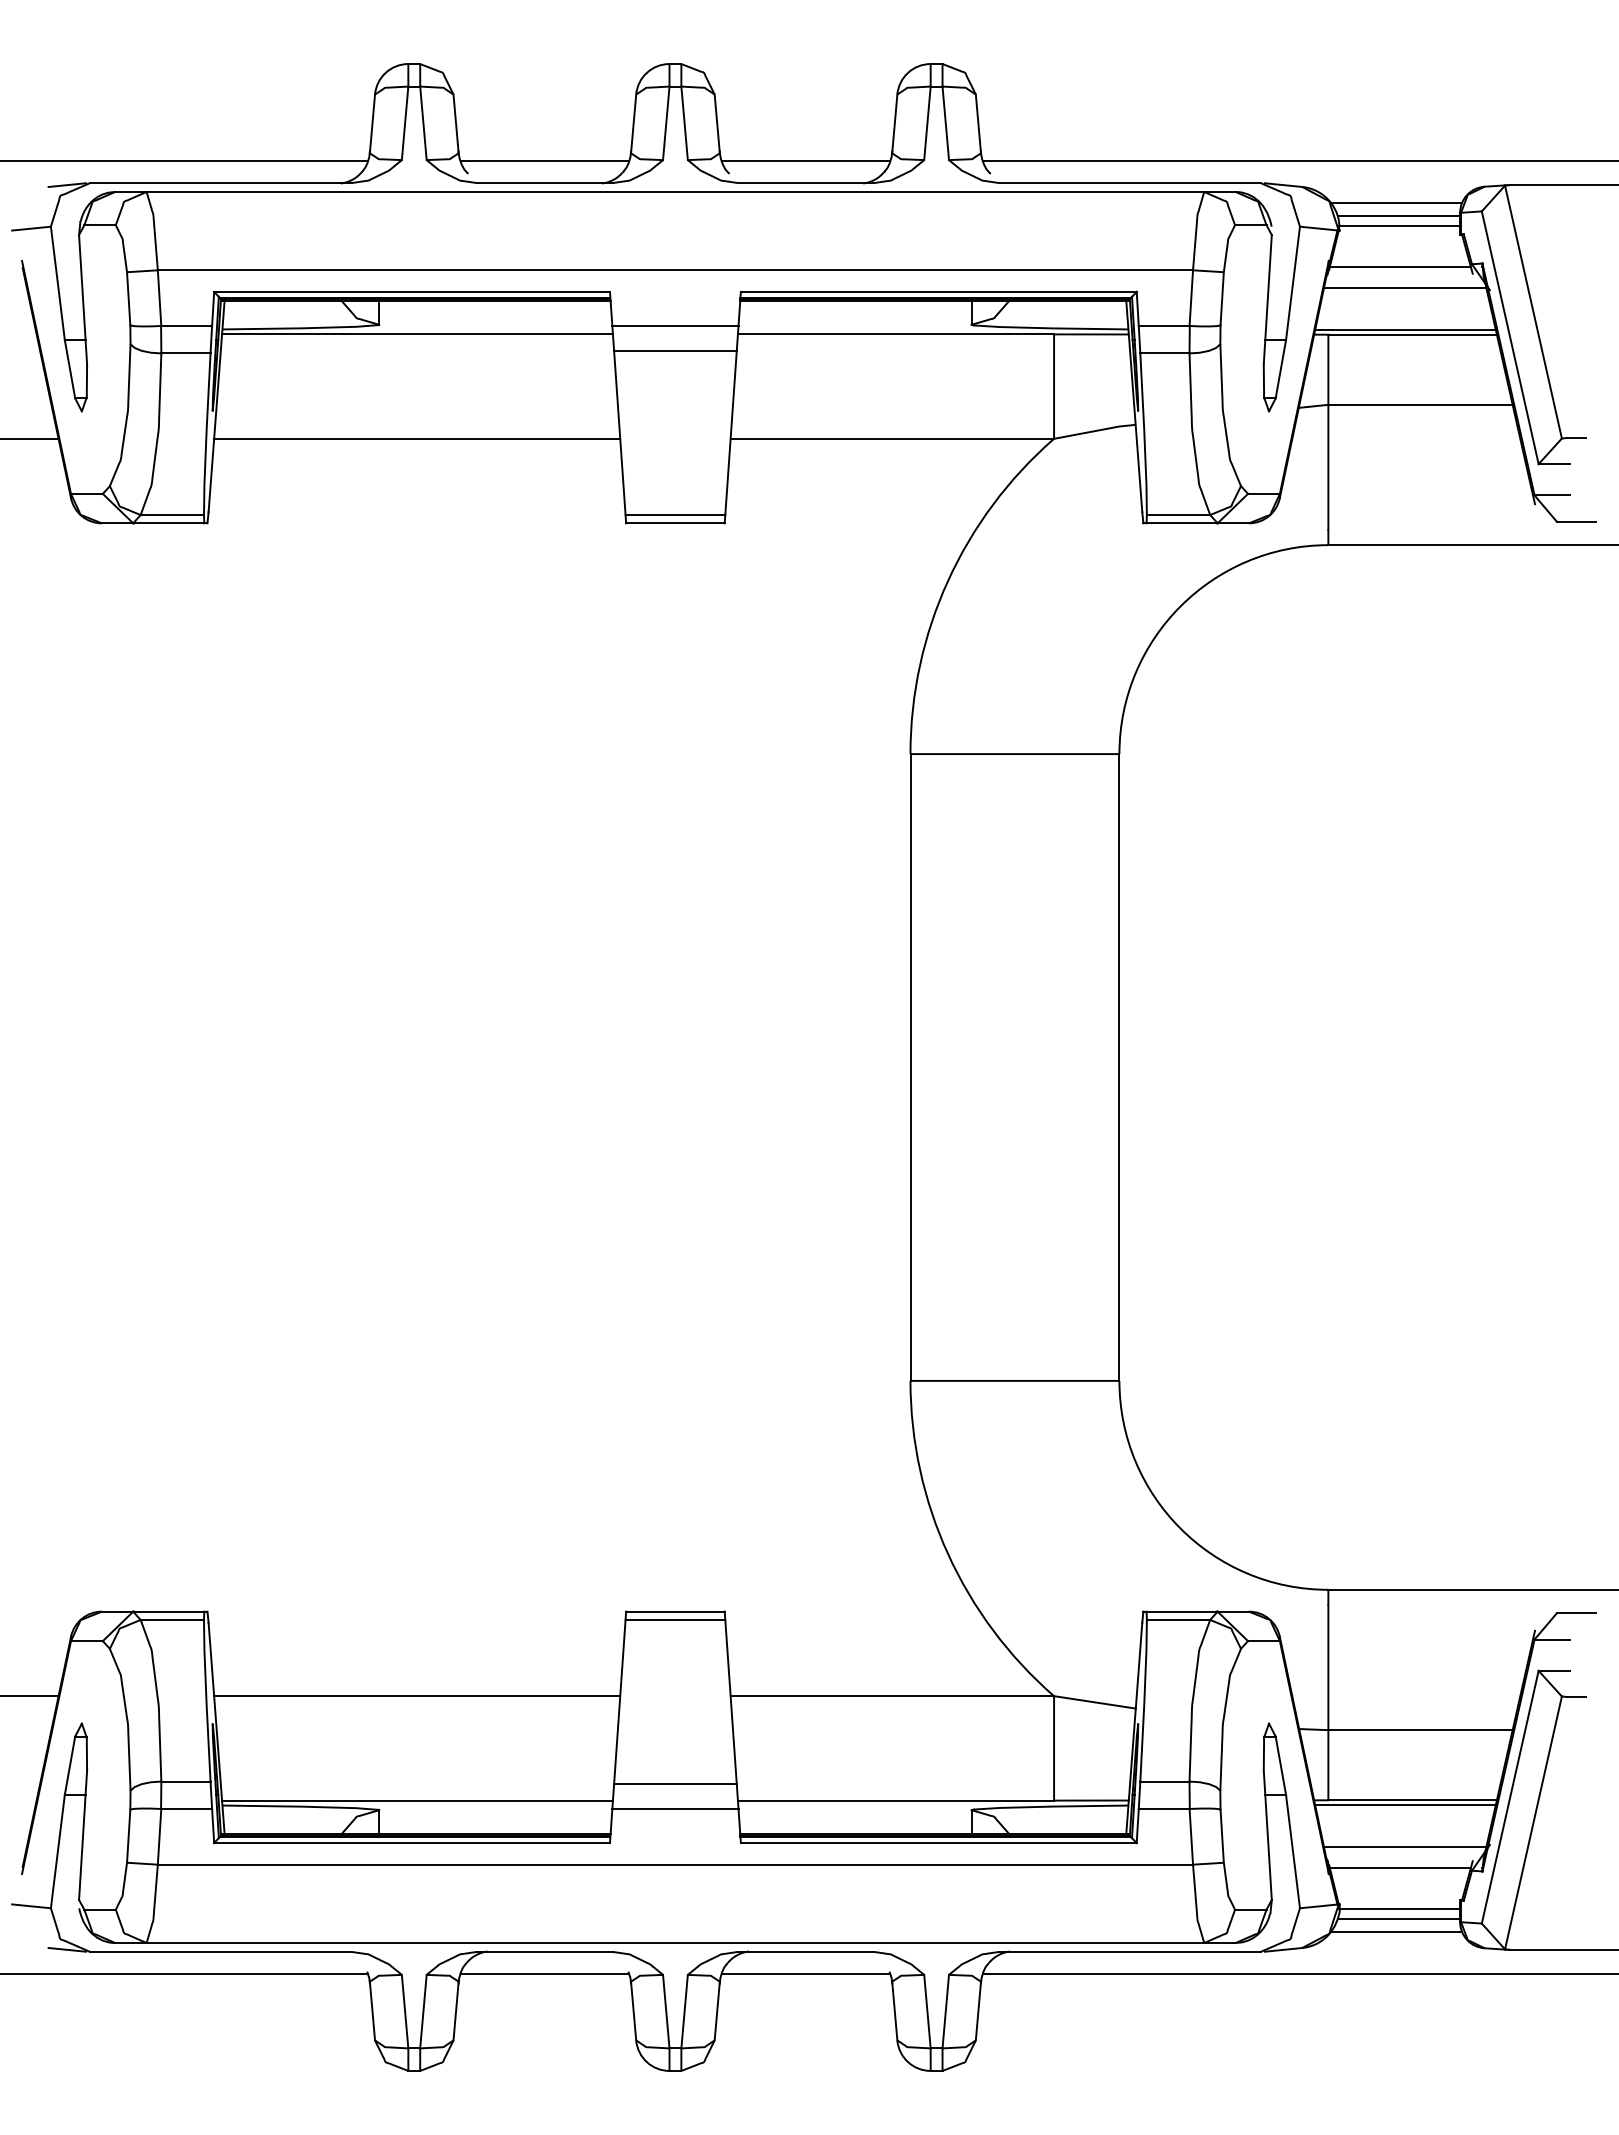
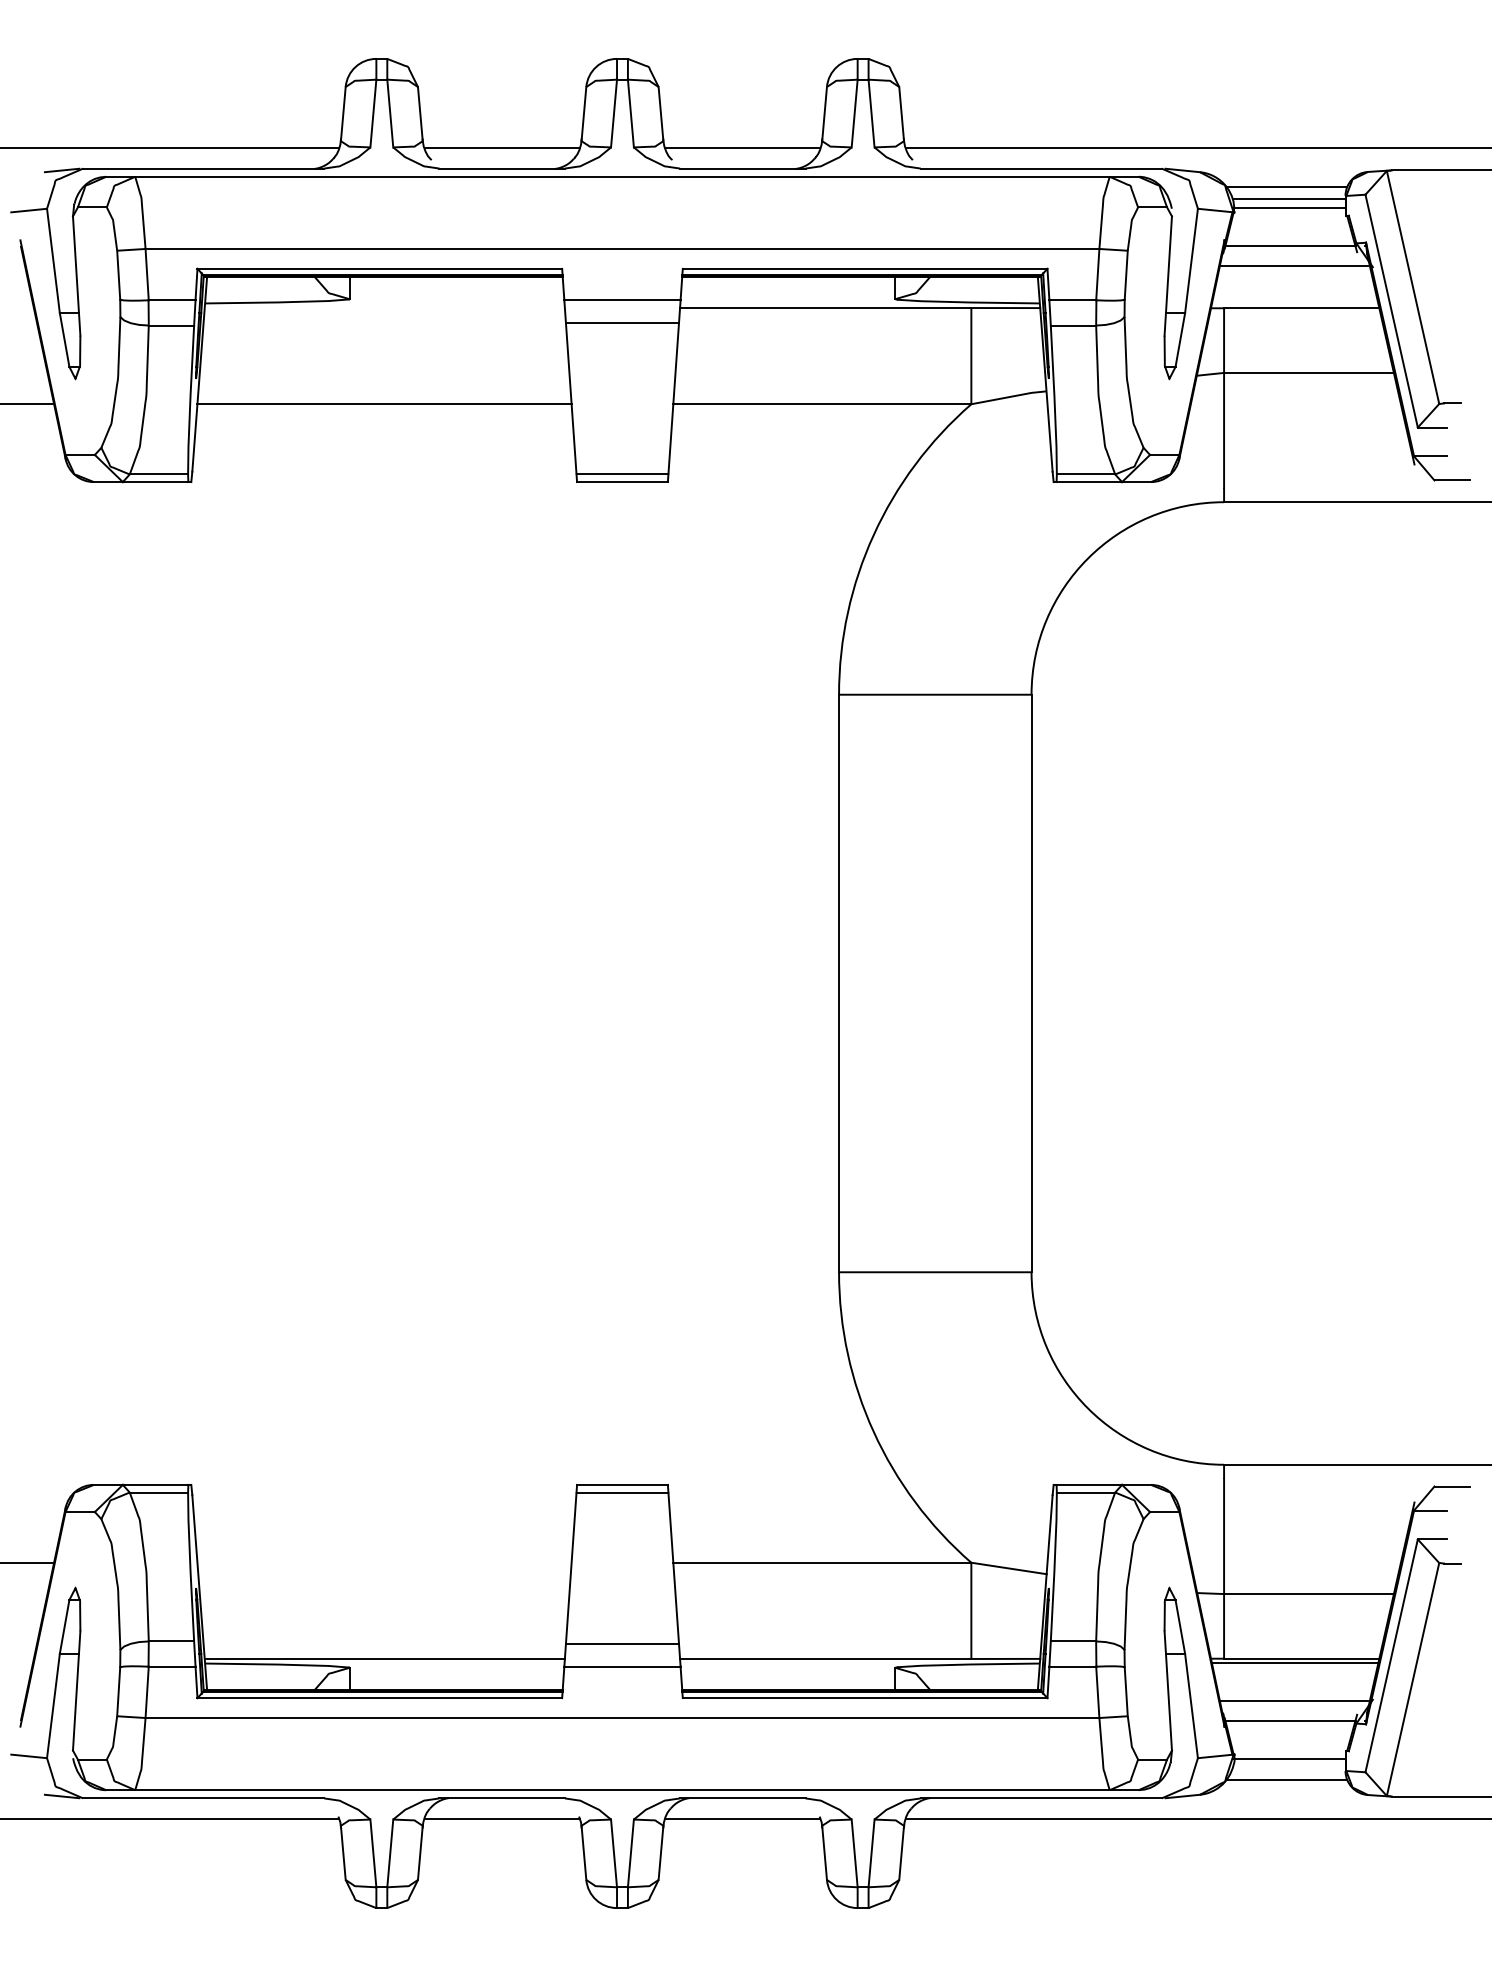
line: (1405, 330) -> (1295, 304), removed
line: (417, 334) -> (384, 308), removed
line: (417, 1696) -> (384, 1563), removed
line: (1399, 1919) -> (1289, 1768), removed

